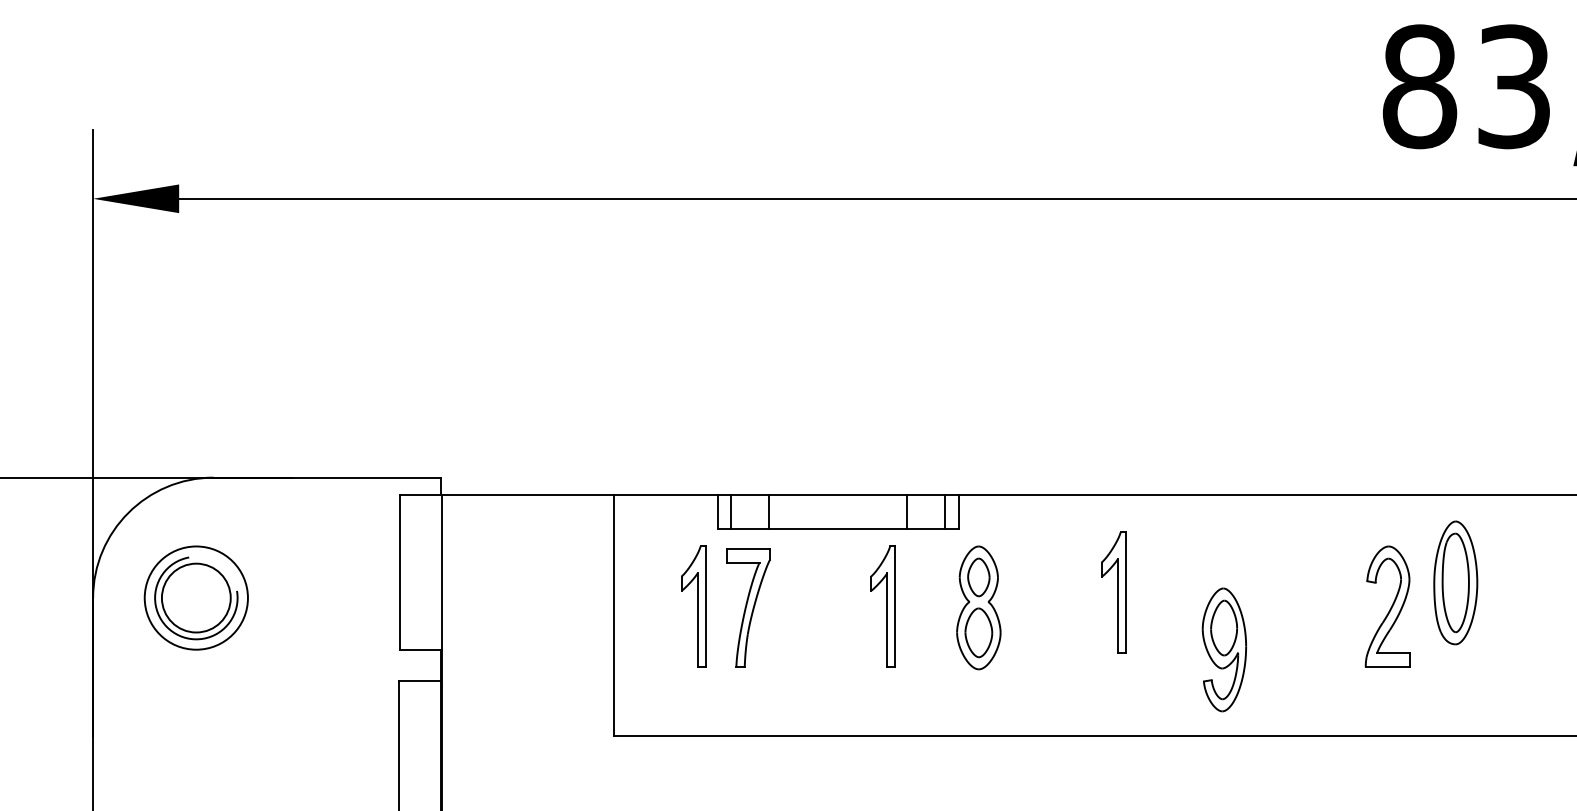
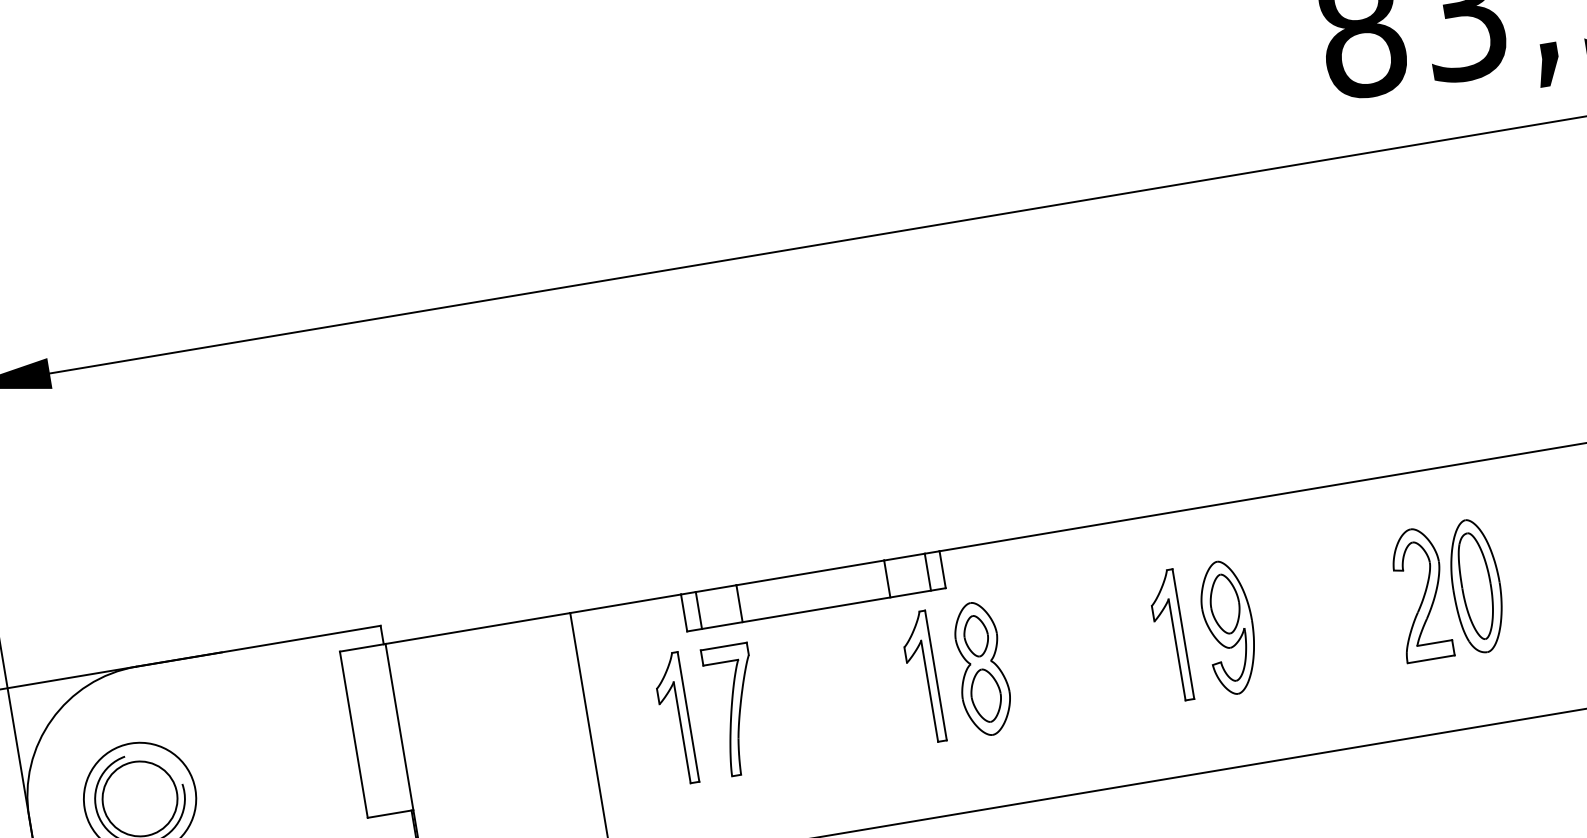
part: (1455, 582) -> (1476, 585), moved
part: (1113, 592) -> (1170, 635), moved
part: (882, 606) -> (922, 677), moved
part: (1223, 649) -> (1228, 627), moved

